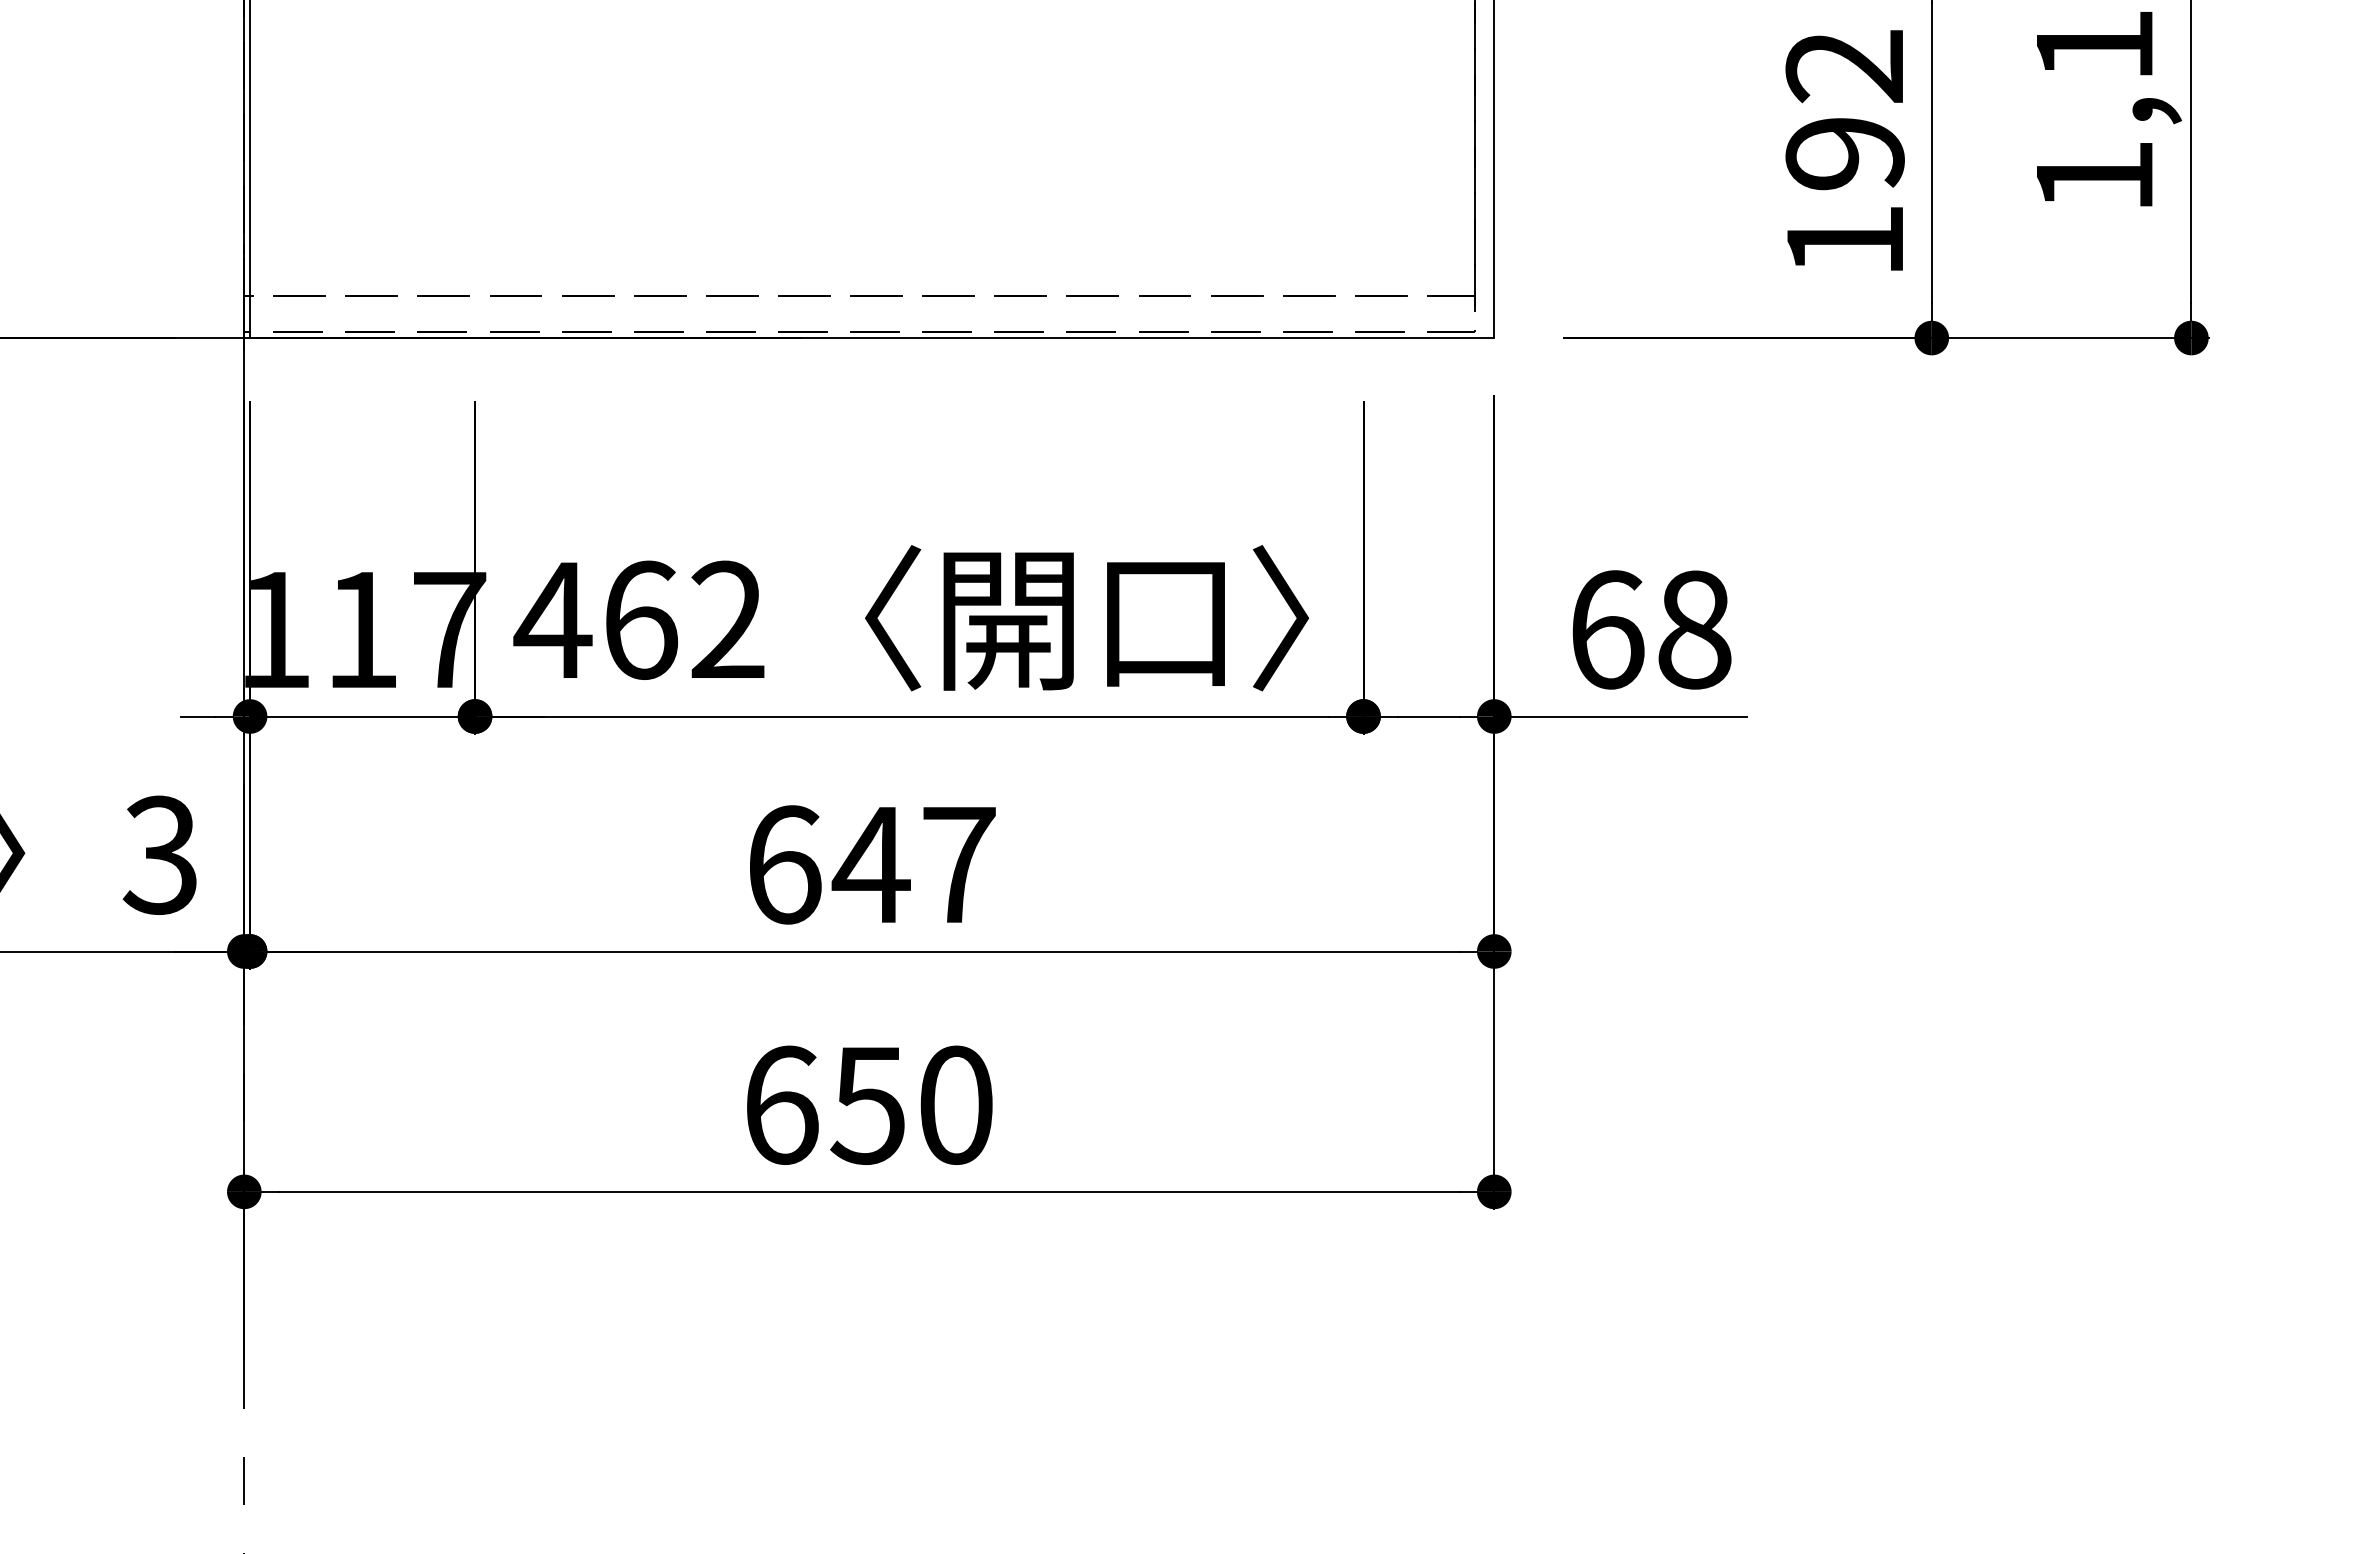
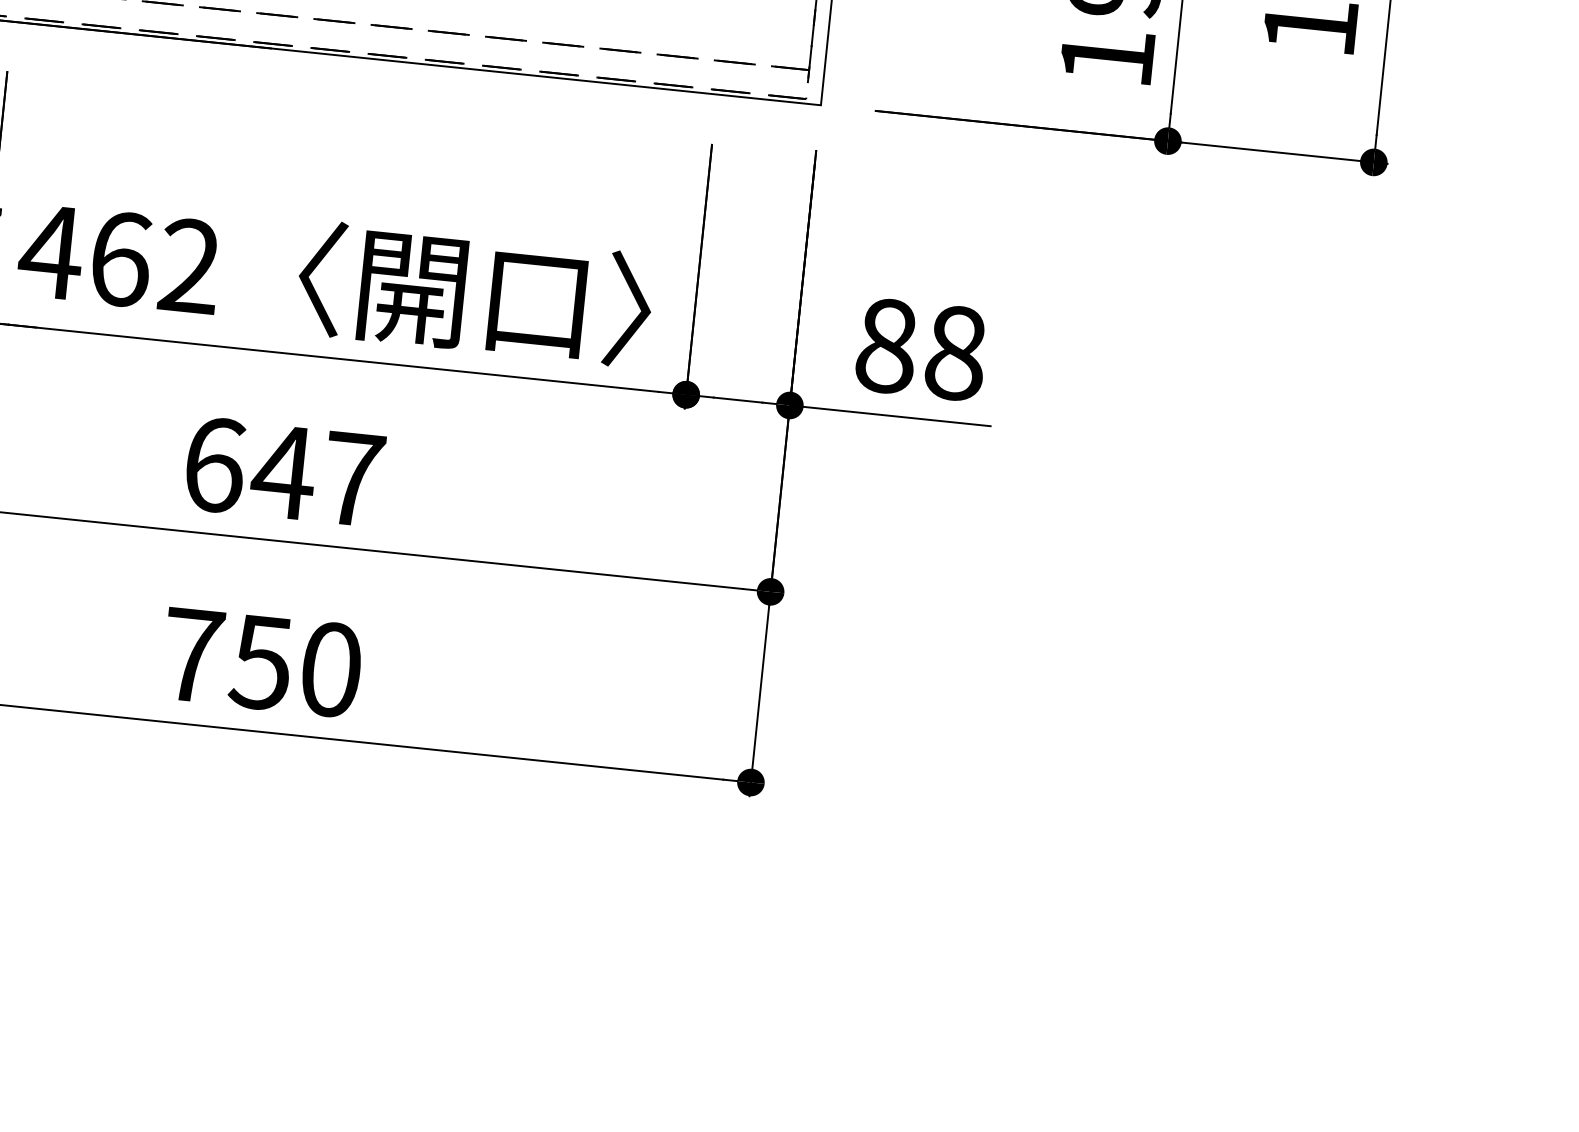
text: (1607, 629) -> (886, 345), 68 -> 88
text: (782, 1104) -> (193, 654), 650 -> 750

